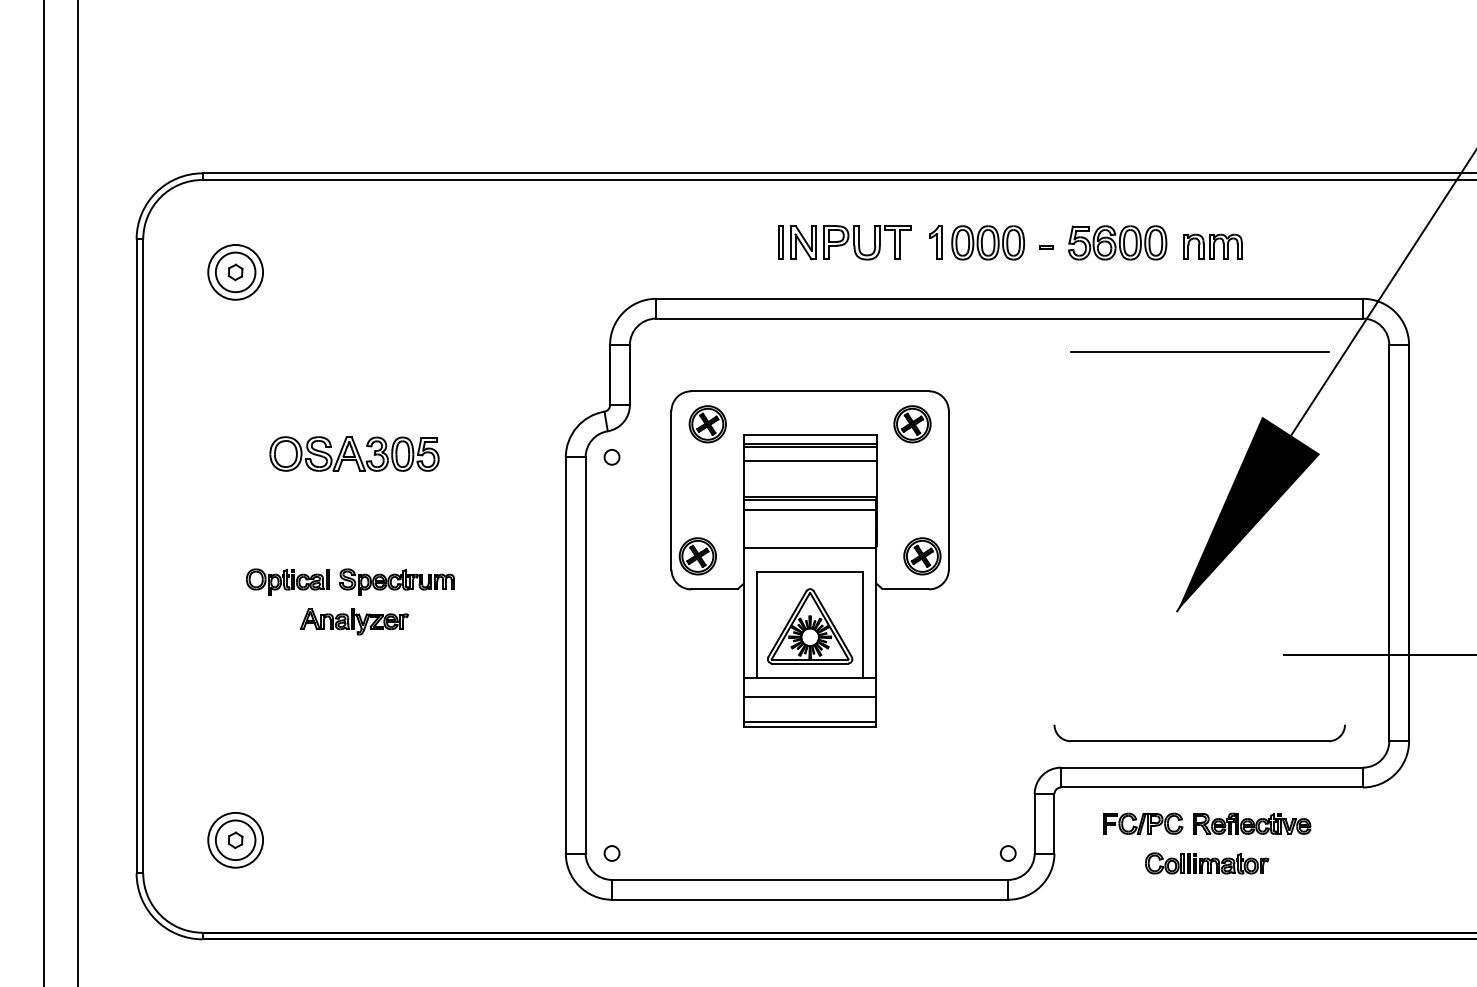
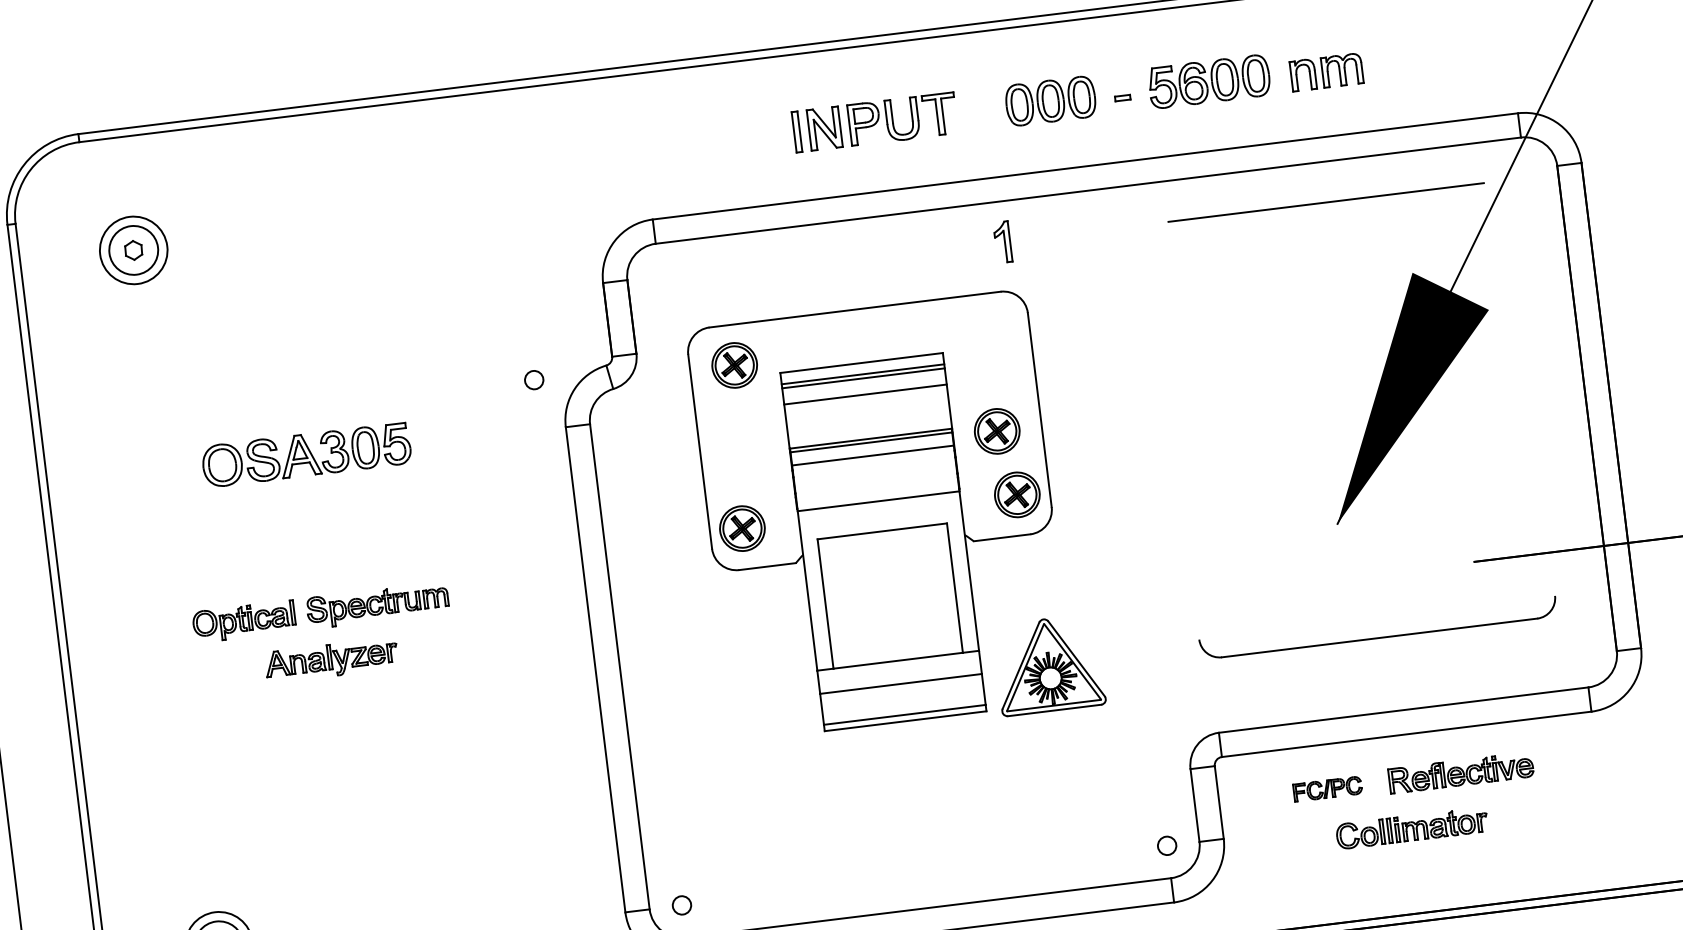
part: (935, 242) -> (1002, 242), moved
part: (912, 424) -> (997, 431), moved
circle: (611, 457) -> (533, 380), moved
part: (810, 626) -> (1049, 665), moved
part: (1199, 740) -> (1379, 637), moved
part: (1143, 823) -> (1328, 788), size x0.7

